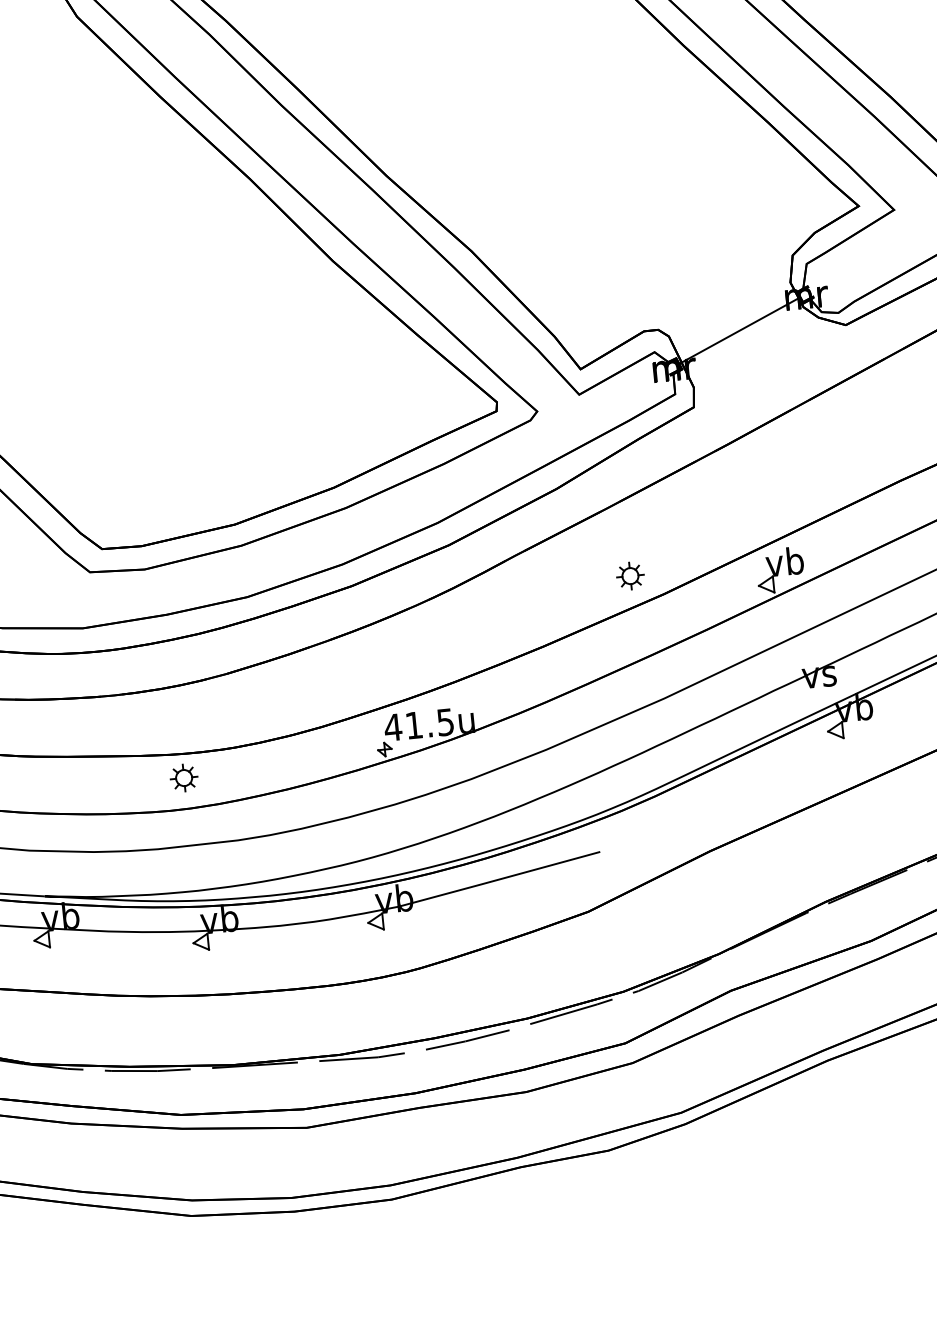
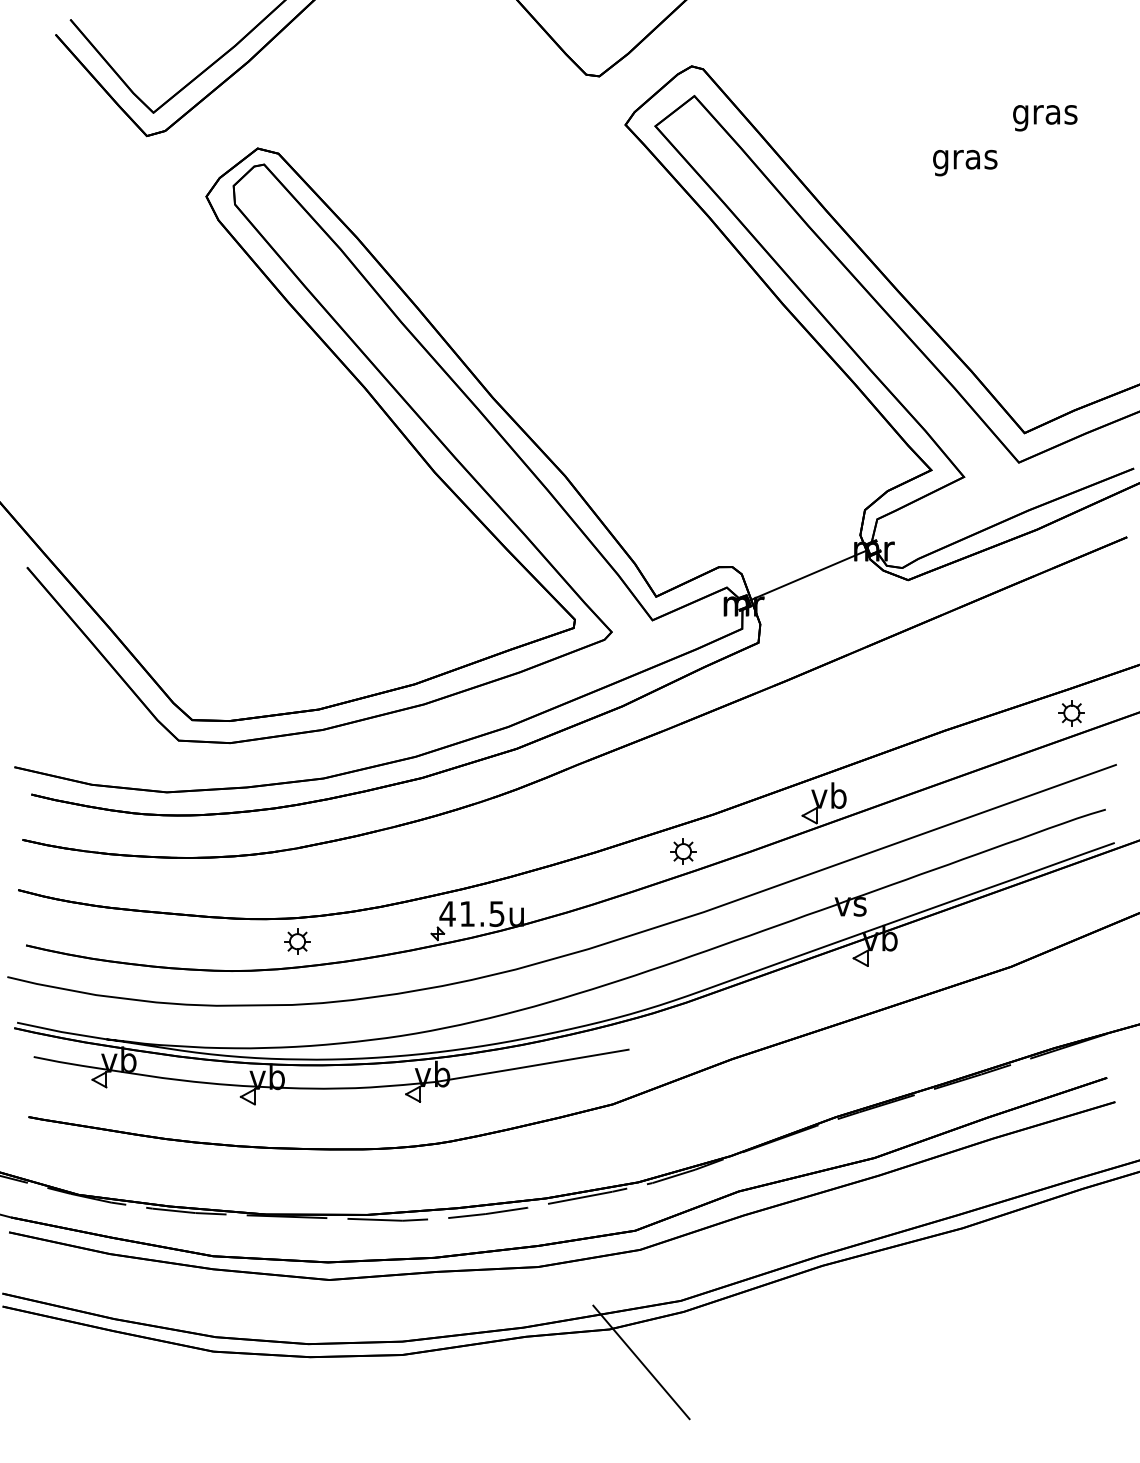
part: (630, 575) -> (683, 851), moved
part: (184, 777) -> (297, 941), moved
line: (646, 1182) -> (641, 1362), added

